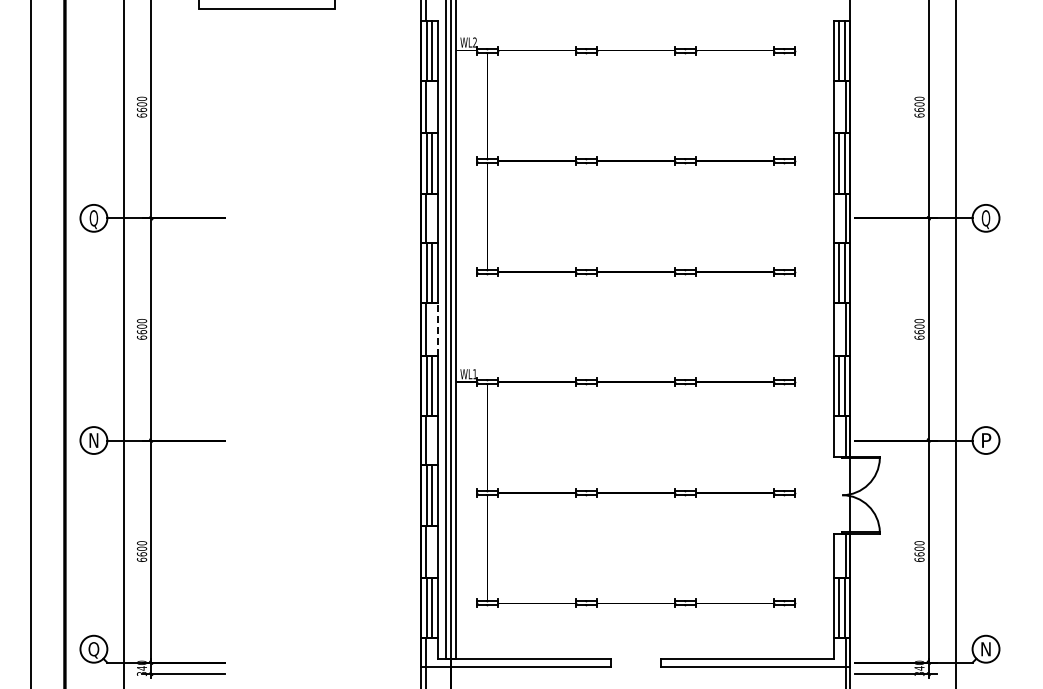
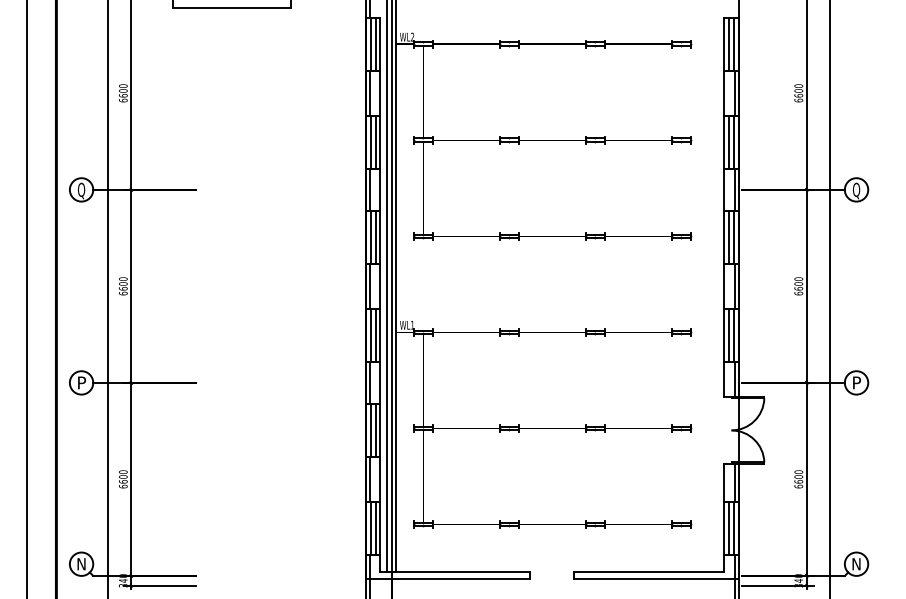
line: (437, 328) -> (380, 285), dashed -> solid
text: (94, 440) -> (82, 382), N -> P
text: (93, 650) -> (81, 565), Q -> N

